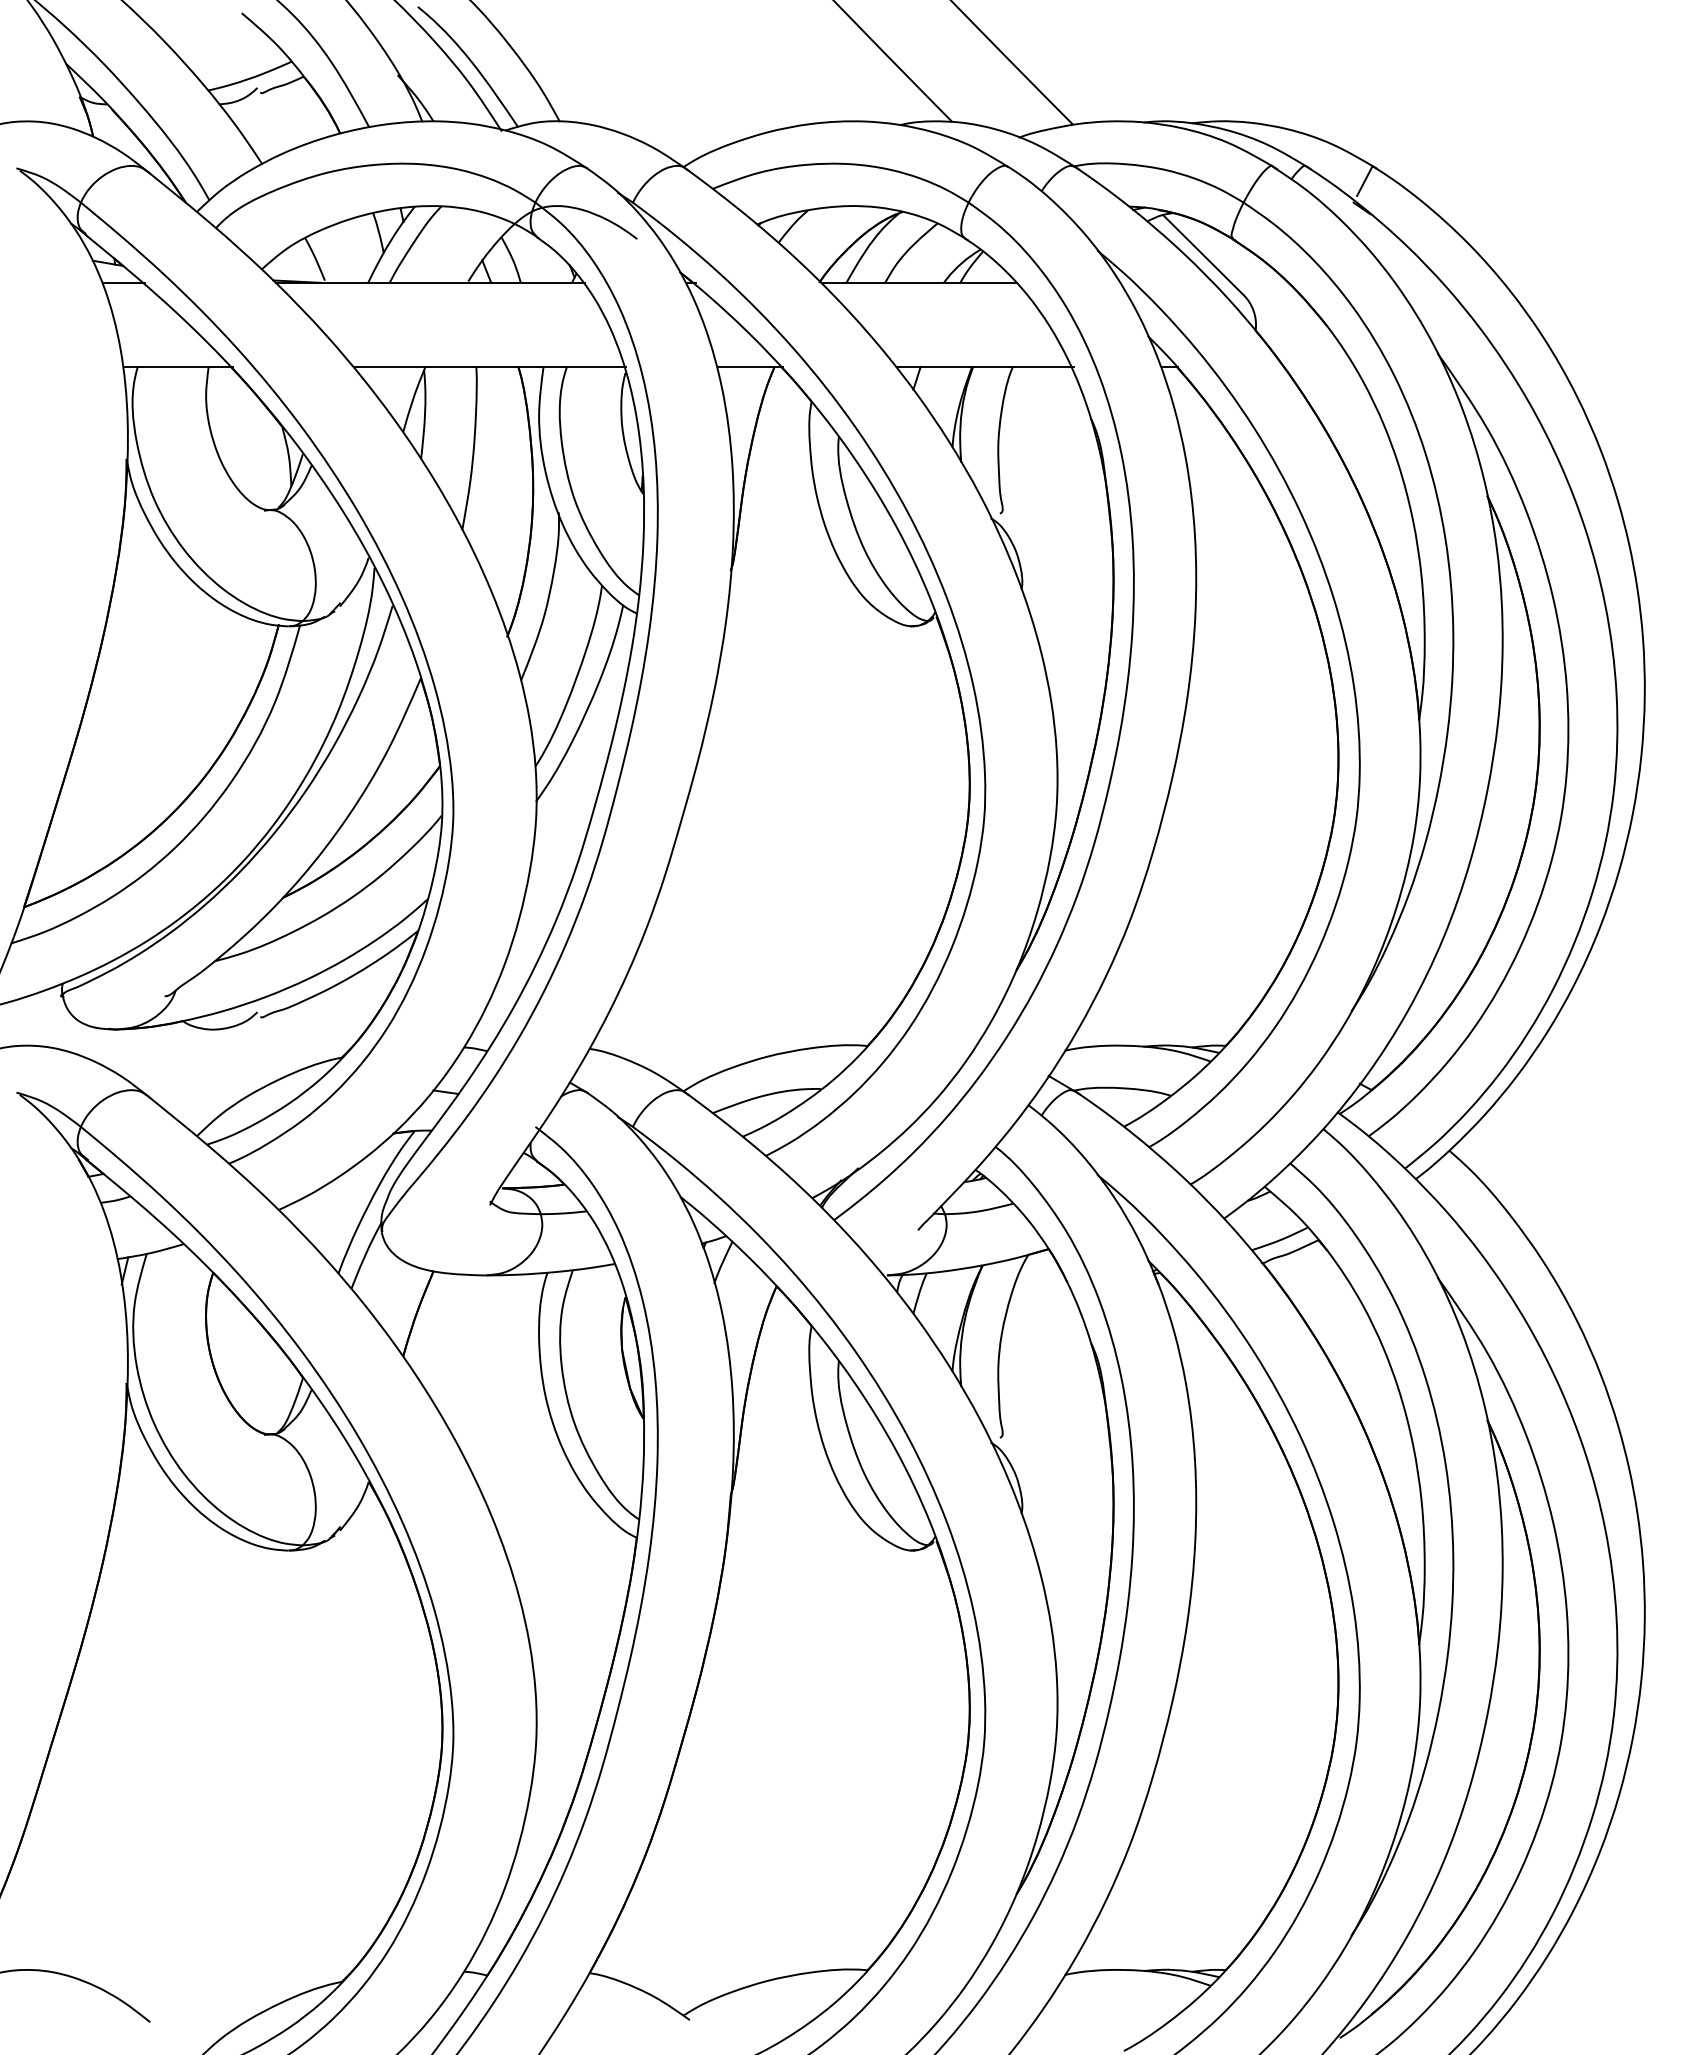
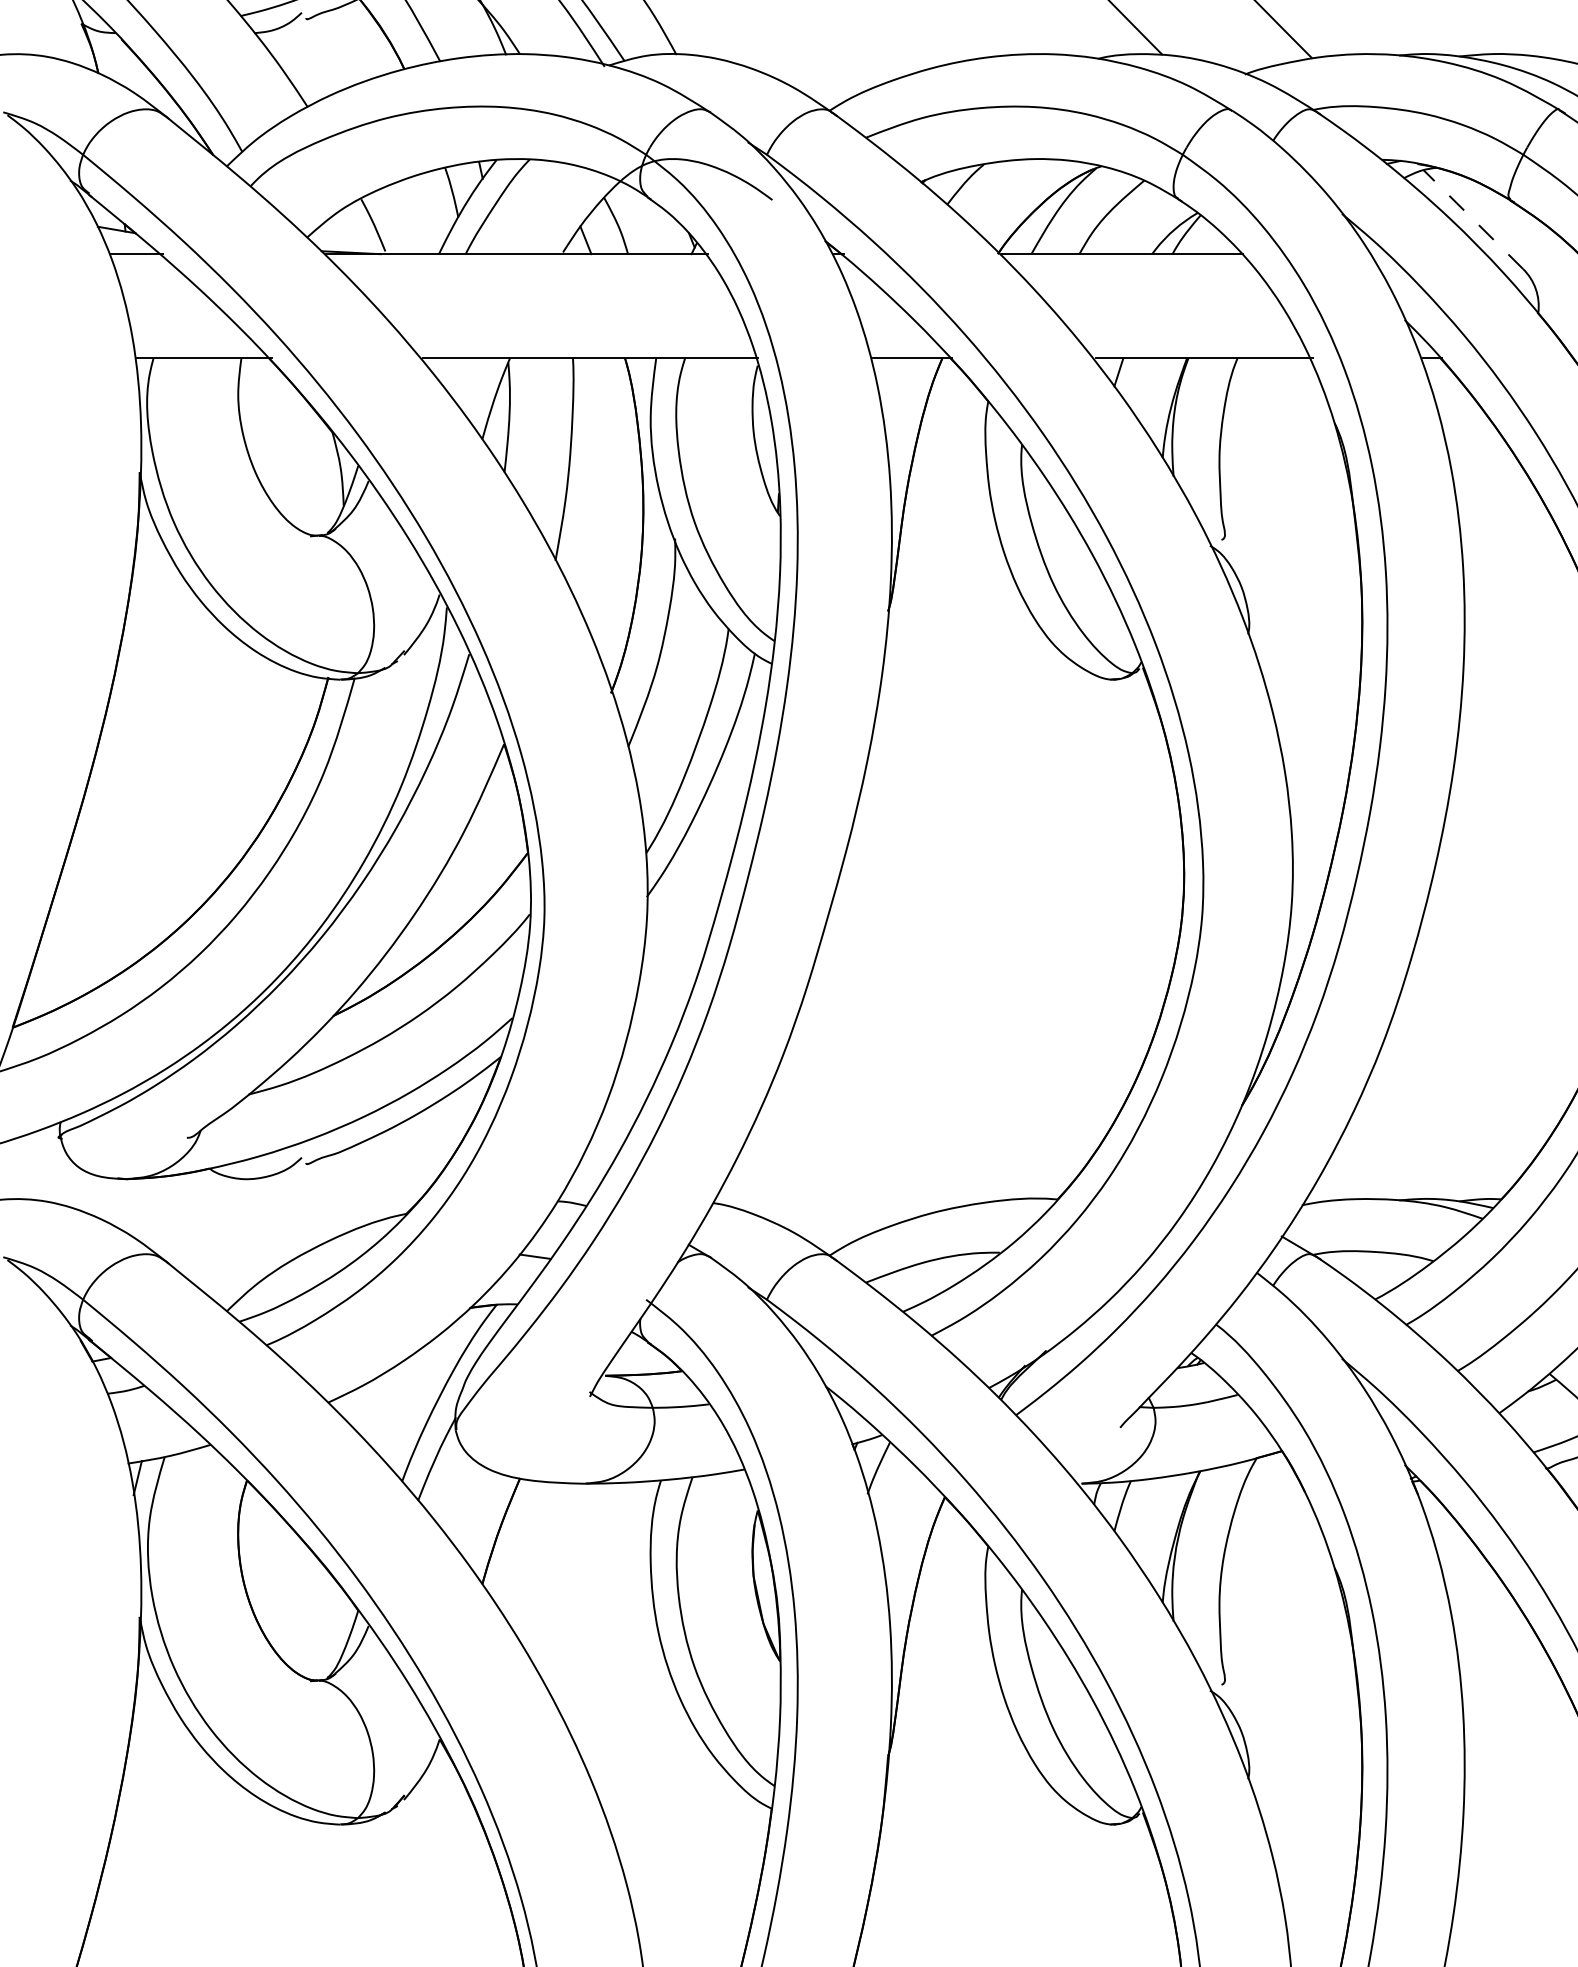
line: (1203, 254) -> (1473, 219), solid -> dashed

